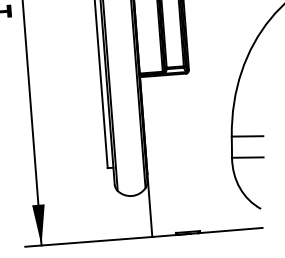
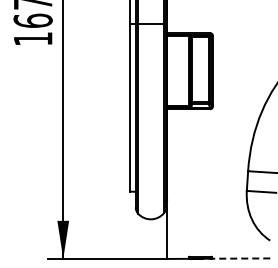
line: (230, 230) -> (240, 258), solid -> dashed

